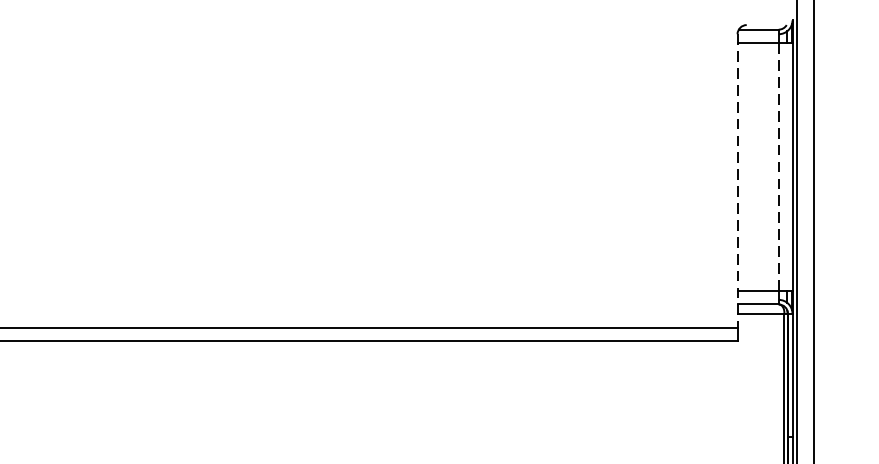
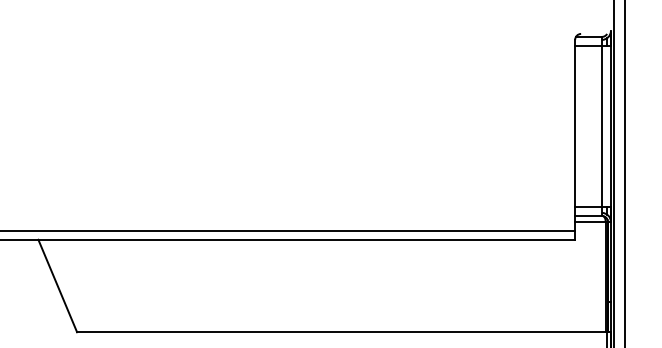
line: (778, 167) -> (601, 126), dashed -> solid
line: (738, 181) -> (575, 135), dashed -> solid

